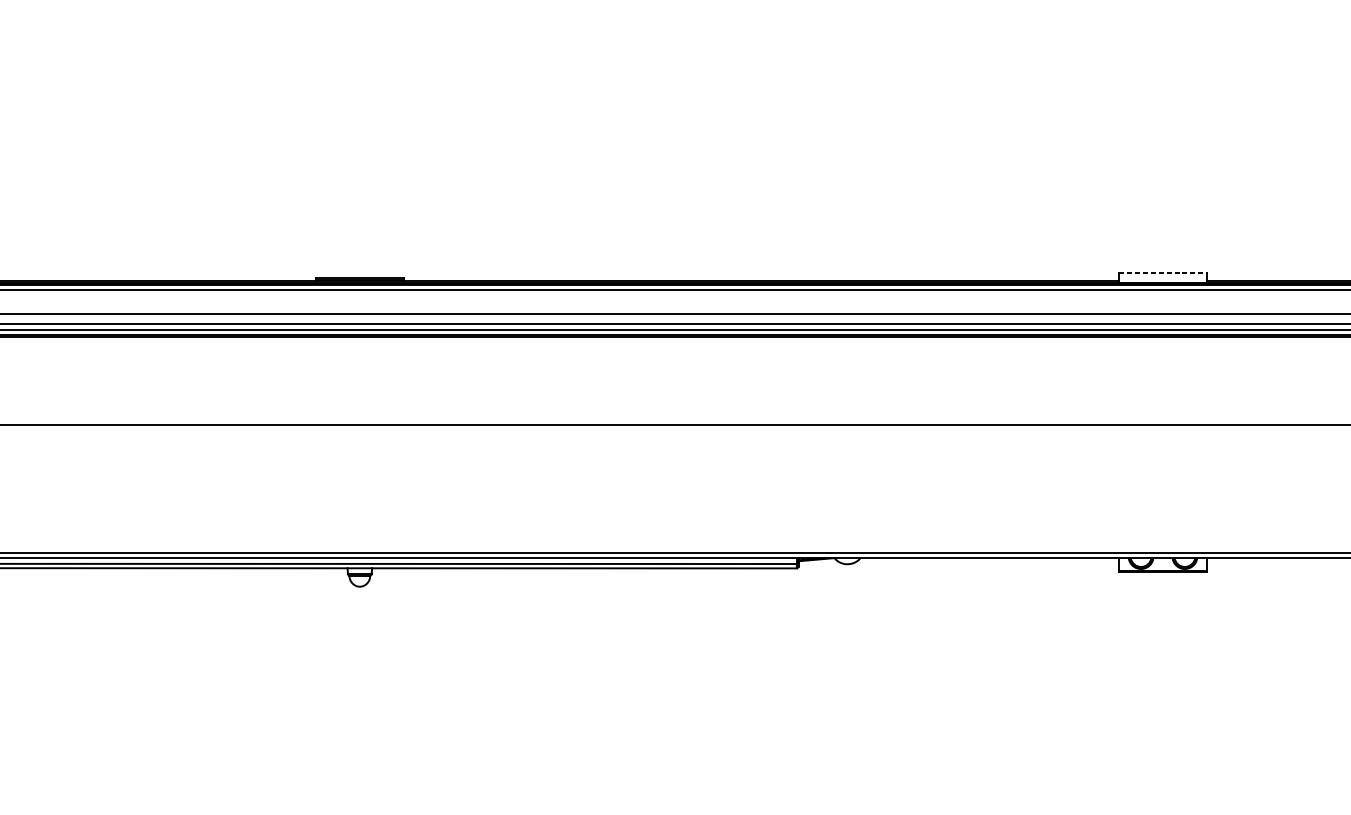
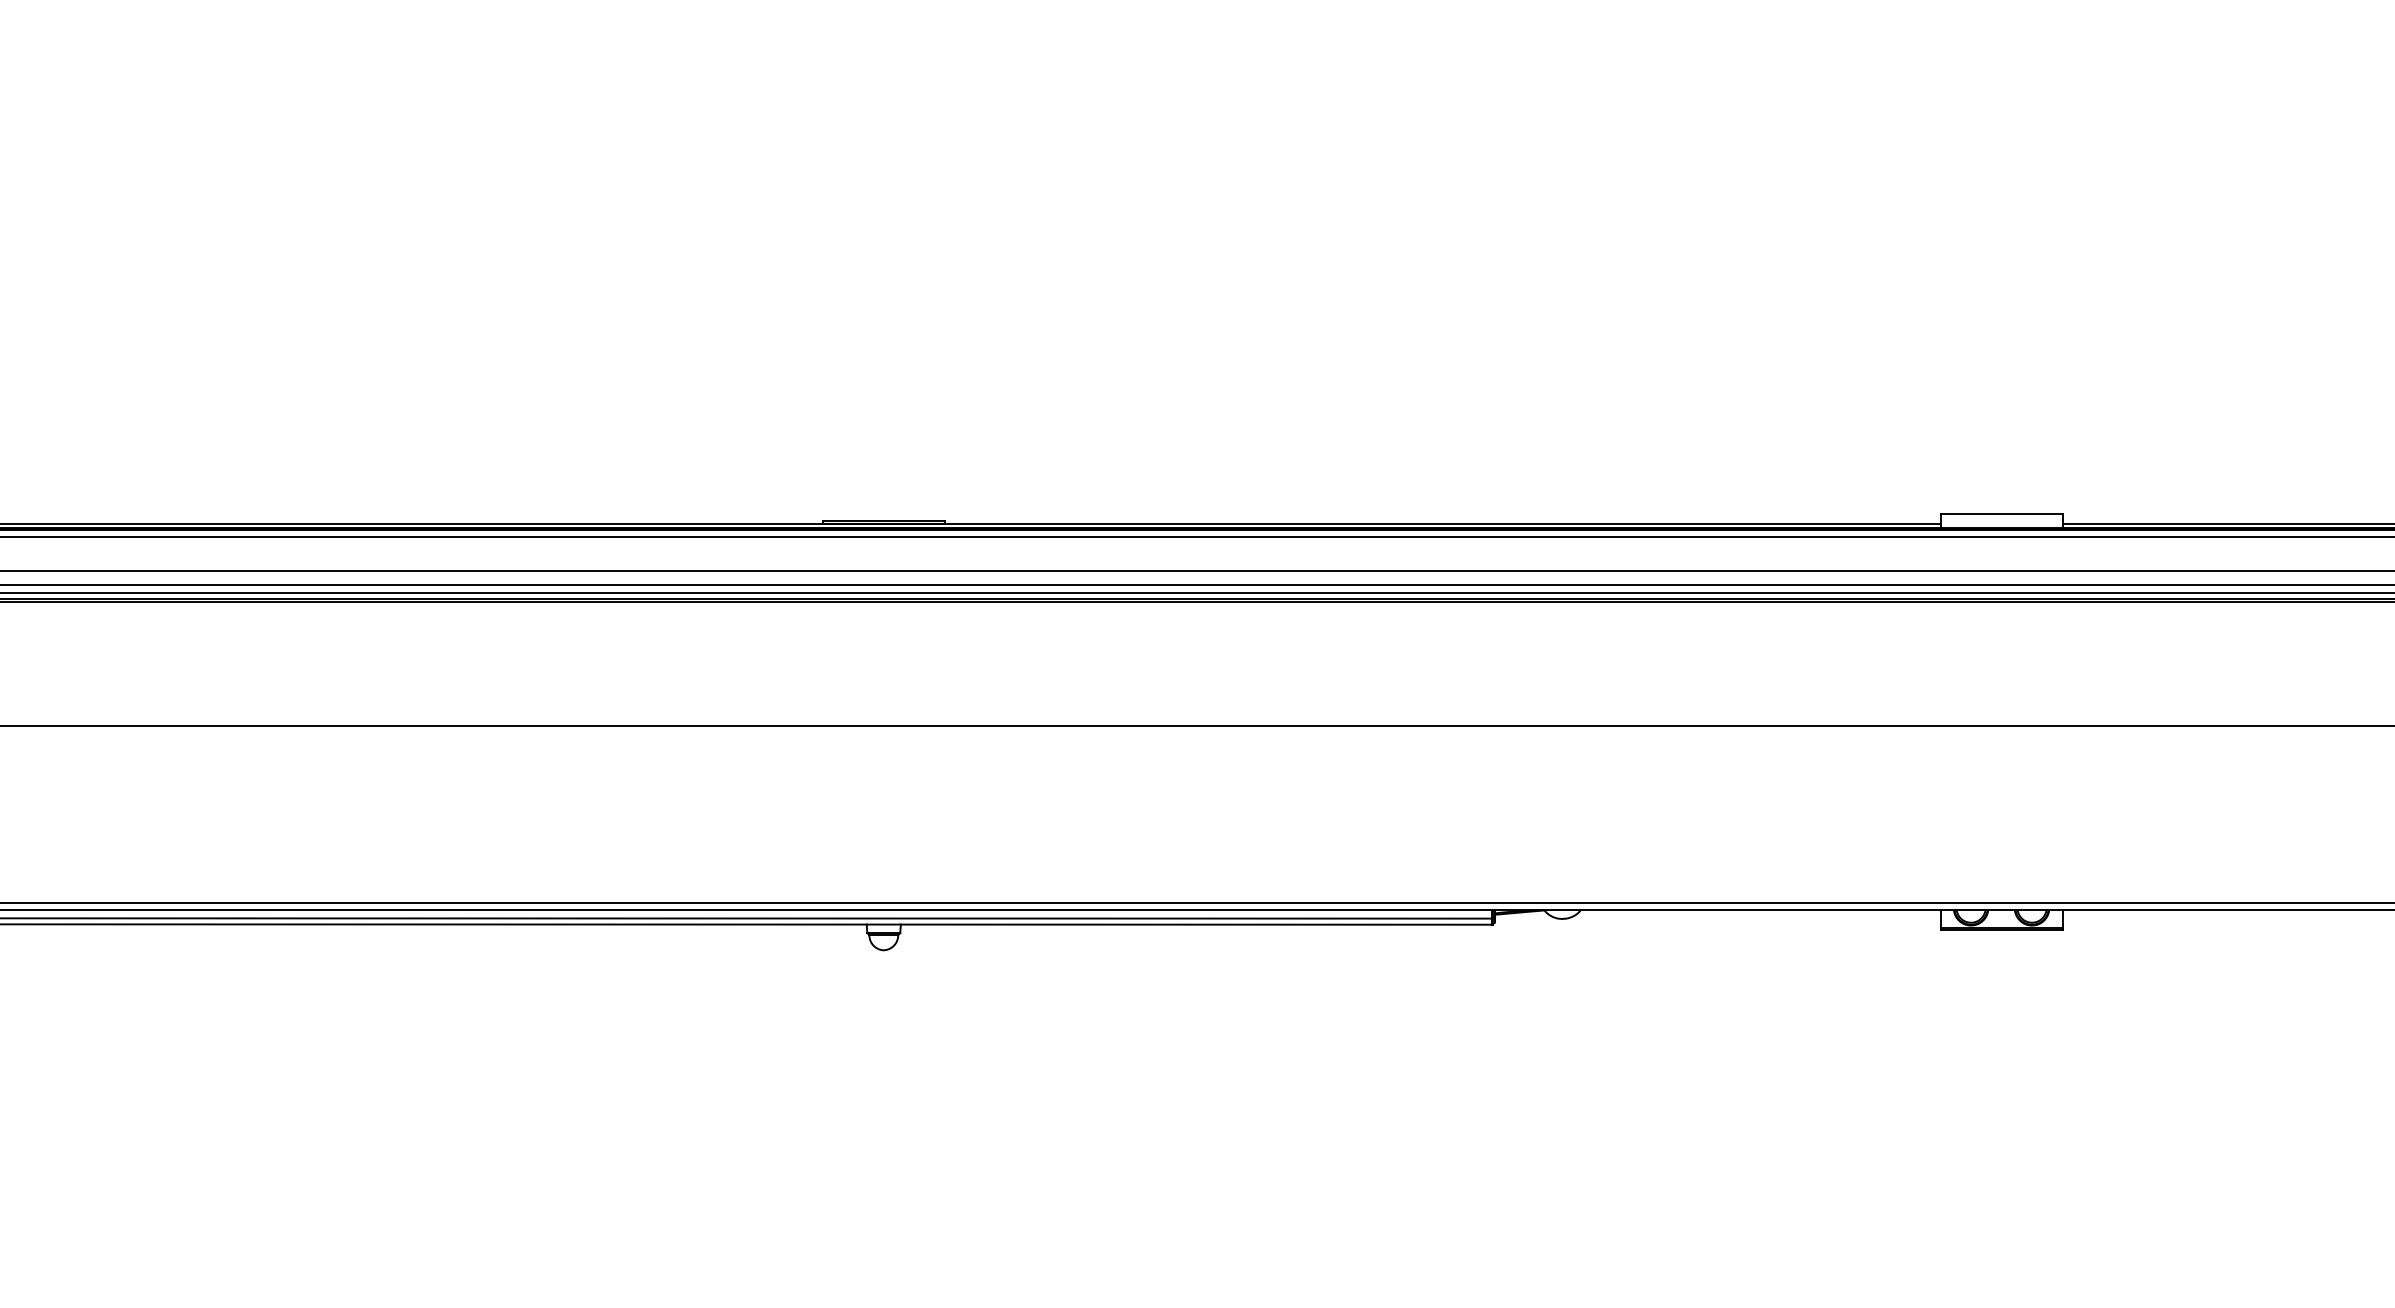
line: (1162, 272) -> (2001, 513), dashed -> solid

